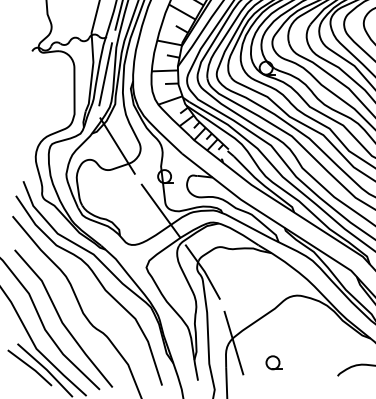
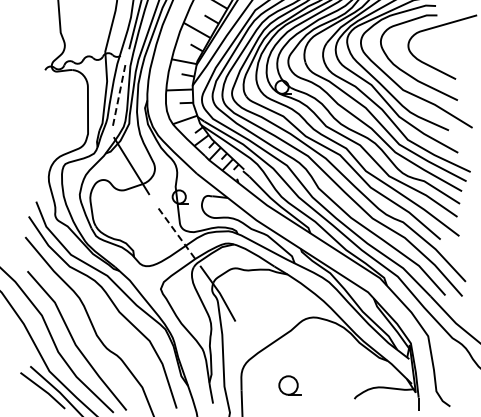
line: (105, 73) -> (119, 92), solid -> dashed
line: (160, 210) -> (175, 231), solid -> dashed
line: (233, 343) -> (248, 365), removed
part: (273, 362) -> (289, 385), size x1.4

